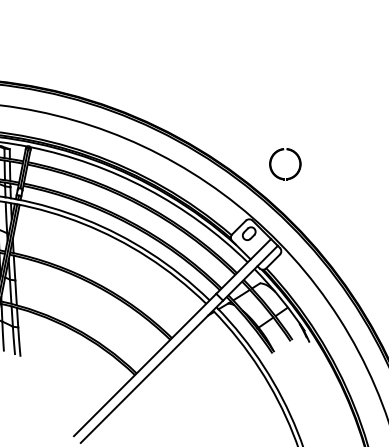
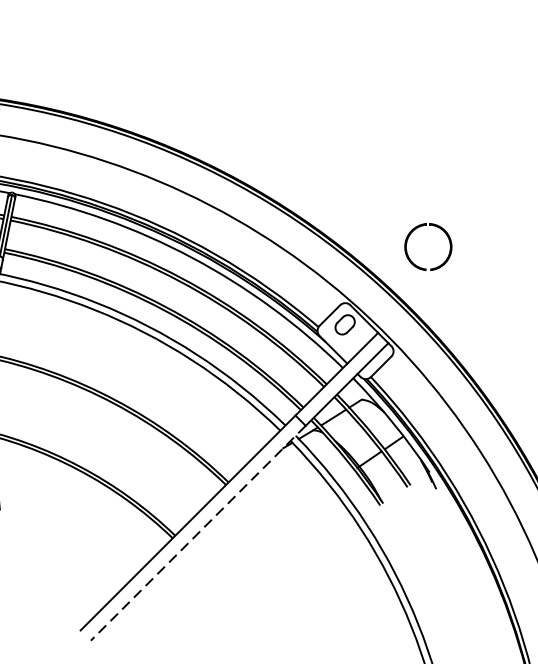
part: (282, 177) -> (424, 267), moved
line: (151, 371) -> (197, 532), solid -> dashed

